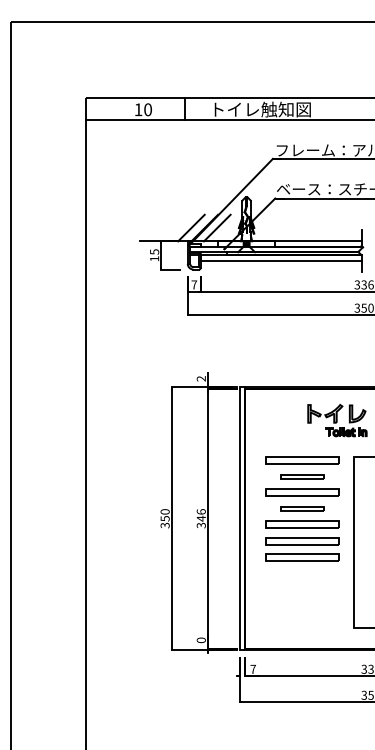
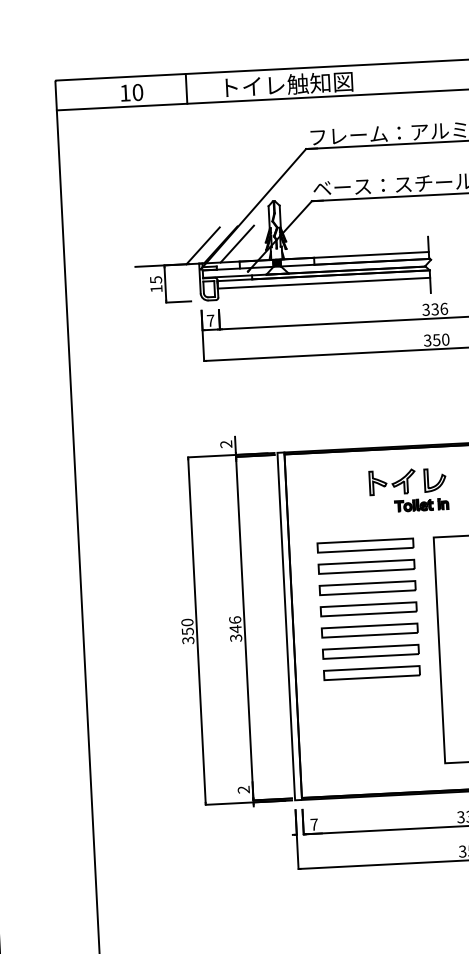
part: (302, 476) -> (366, 566), size x1.67
part: (302, 508) -> (368, 608), size x1.67
text: (200, 640) -> (242, 790), 0 -> 2

